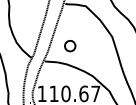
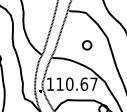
part: (70, 46) -> (87, 45), moved

